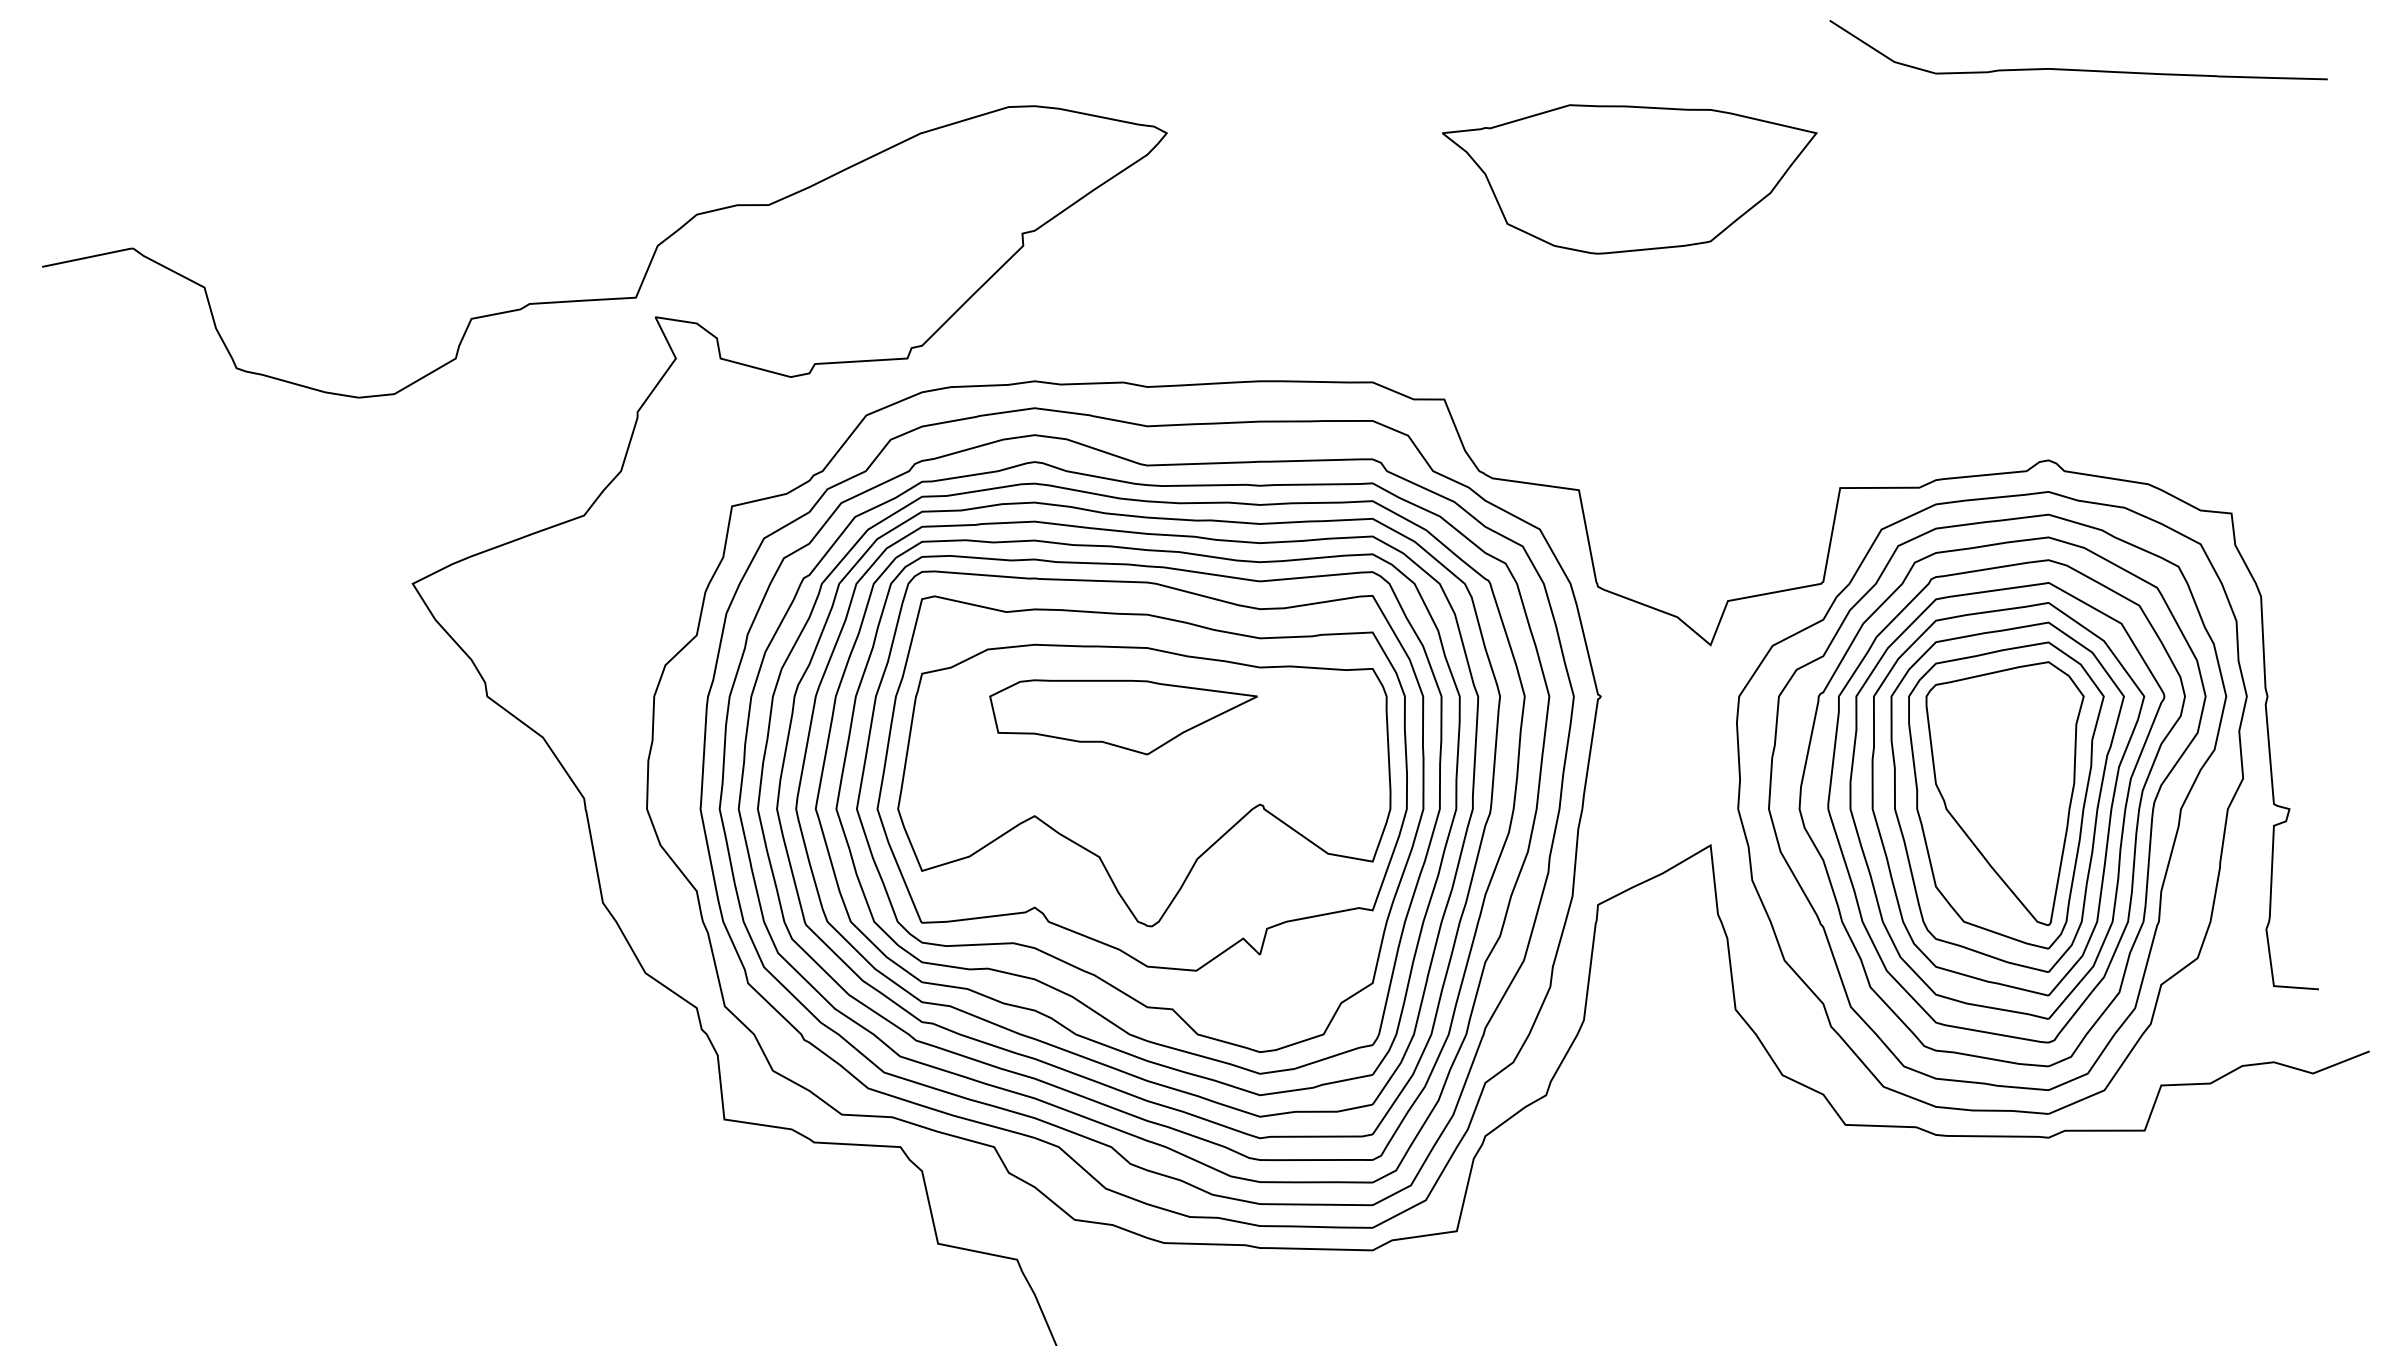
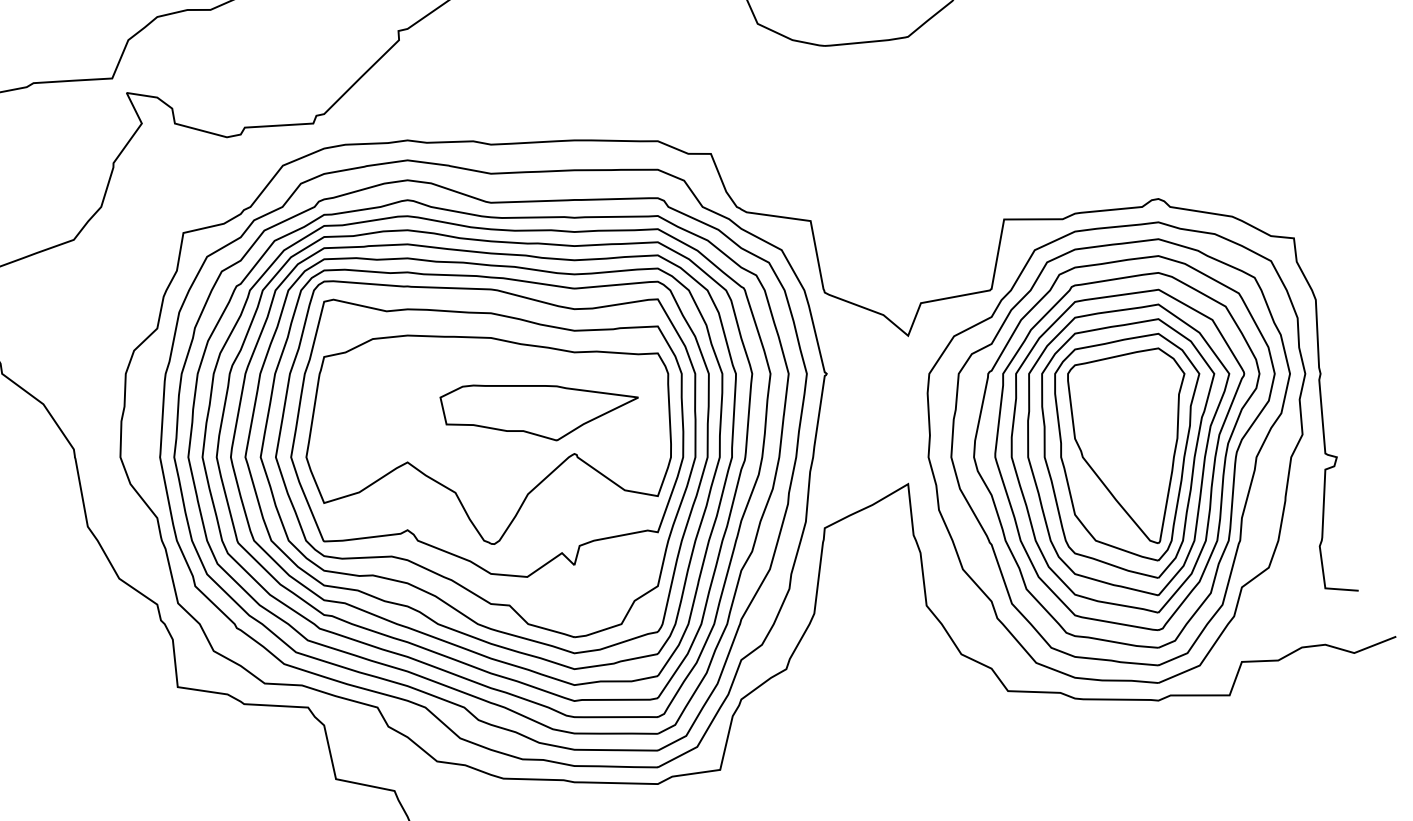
part: (1123, 717) -> (539, 413), moved

